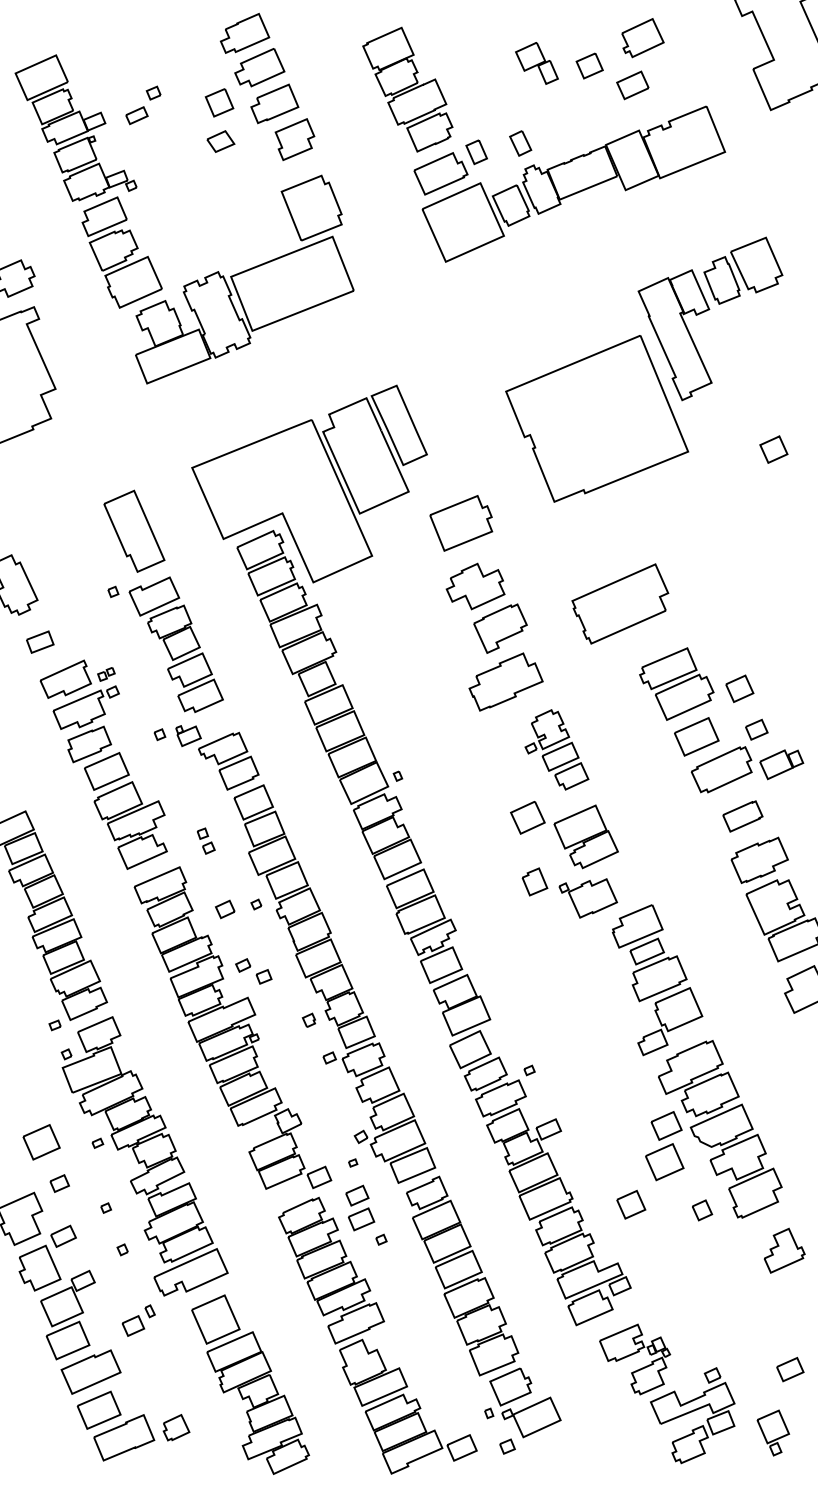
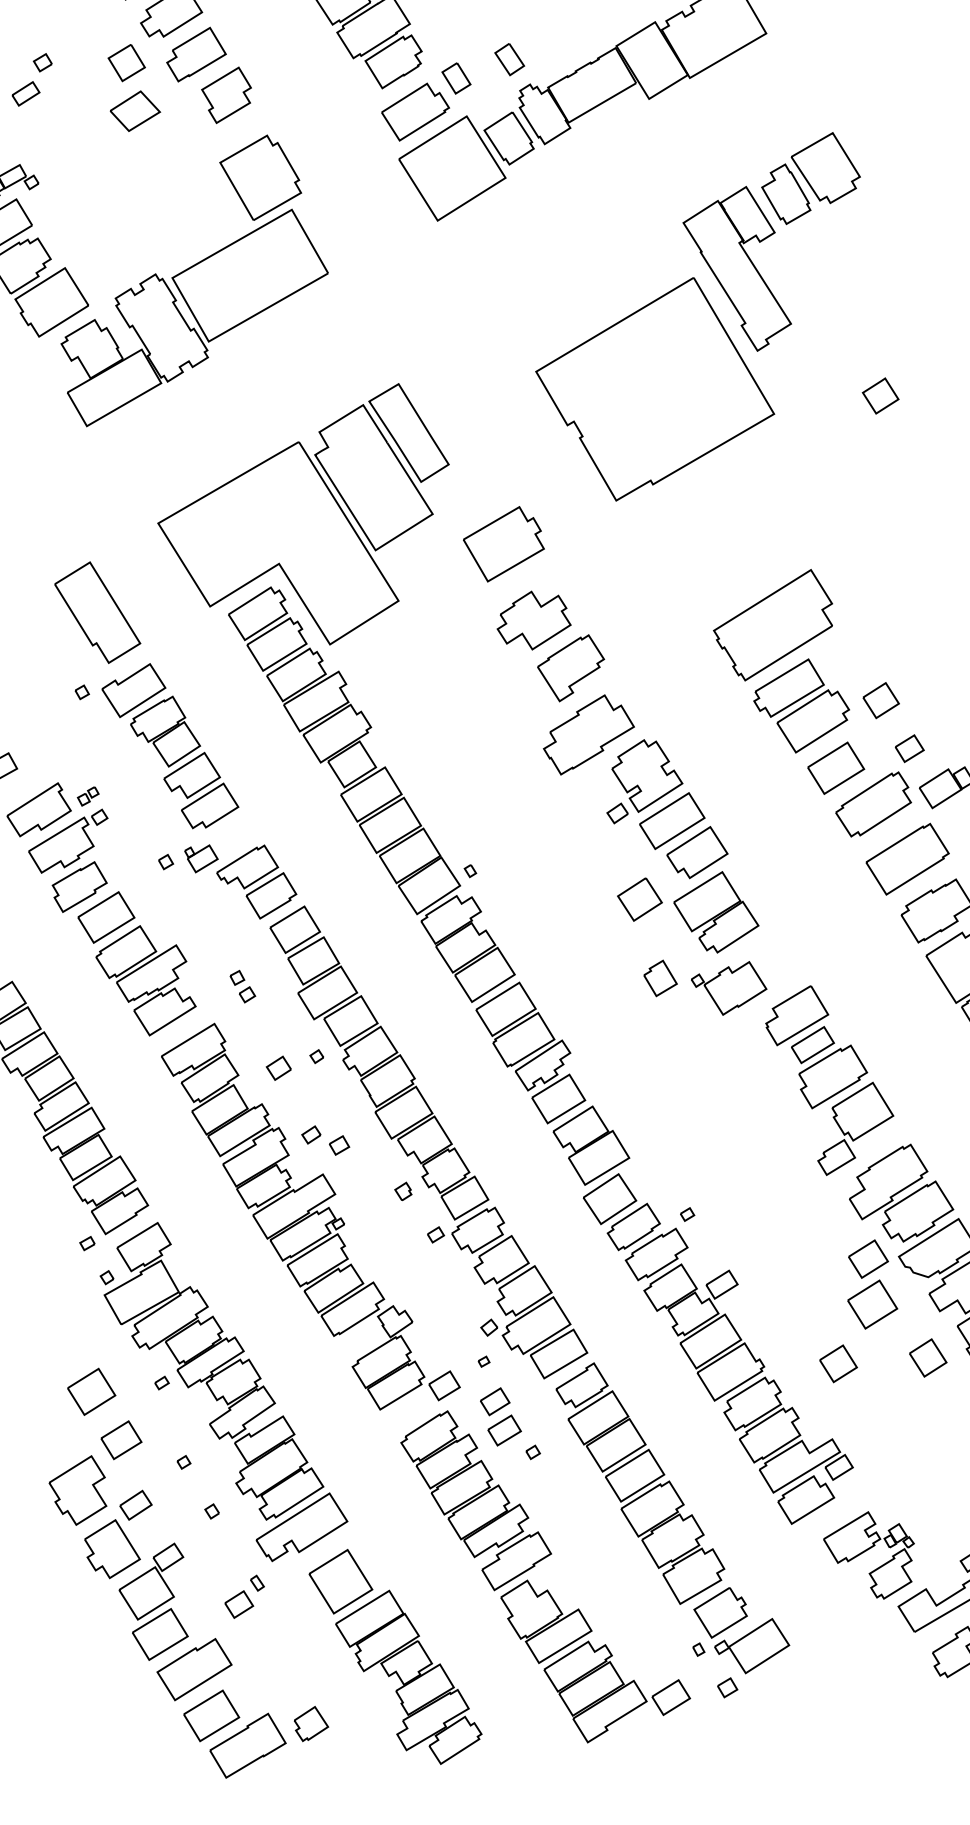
part: (220, 141) -> (134, 111), size x1.43
part: (620, 603) -> (774, 625), moved
part: (556, 749) -> (663, 809), size x1.43
part: (742, 816) -> (907, 859), size x1.67
part: (59, 1183) -> (121, 1440), size x1.67
part: (702, 1210) -> (928, 1358), size x1.43

